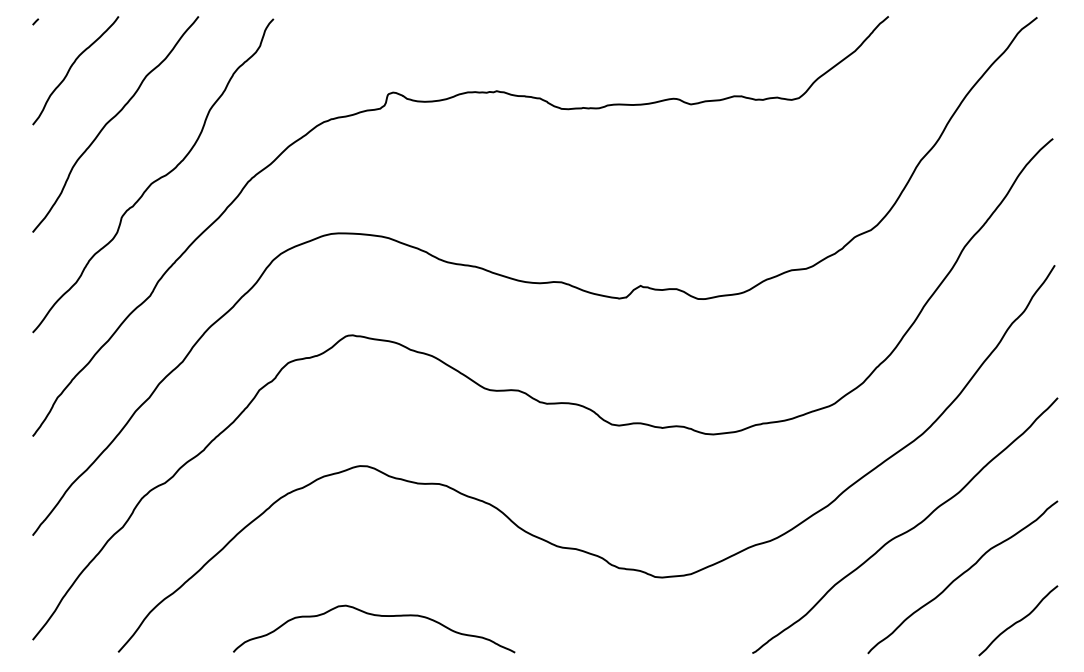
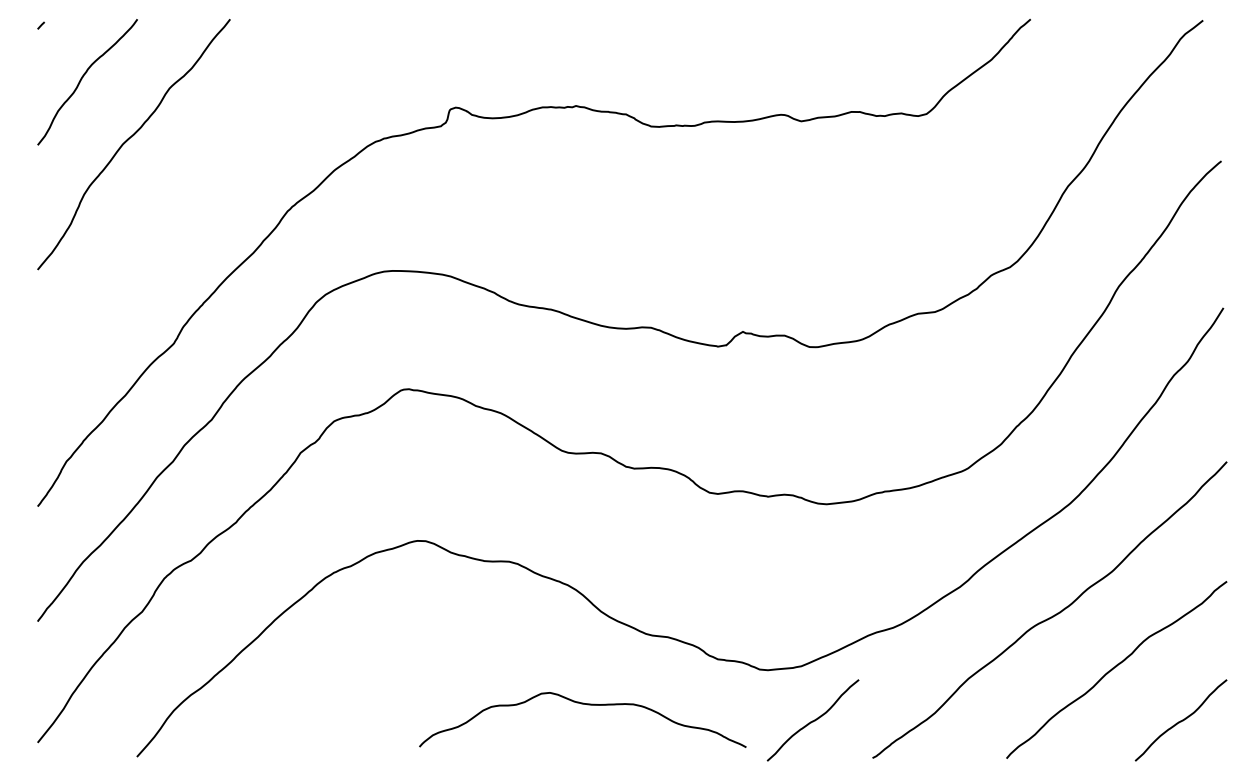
curve: (154, 180) -> (179, 209), removed
curve: (378, 616) -> (587, 705), moved
curve: (700, 620) -> (812, 720), added

